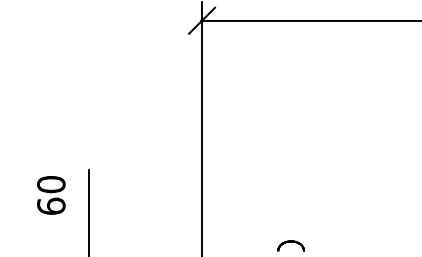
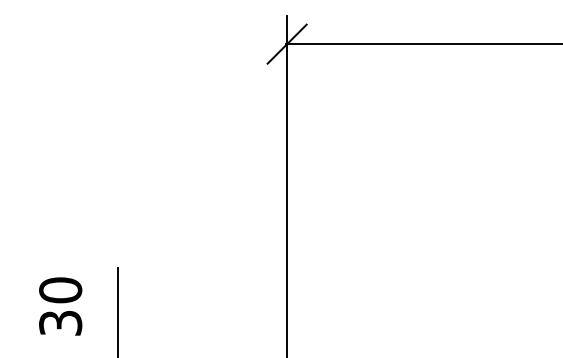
text: (51, 205) -> (60, 321), 60 -> 30

